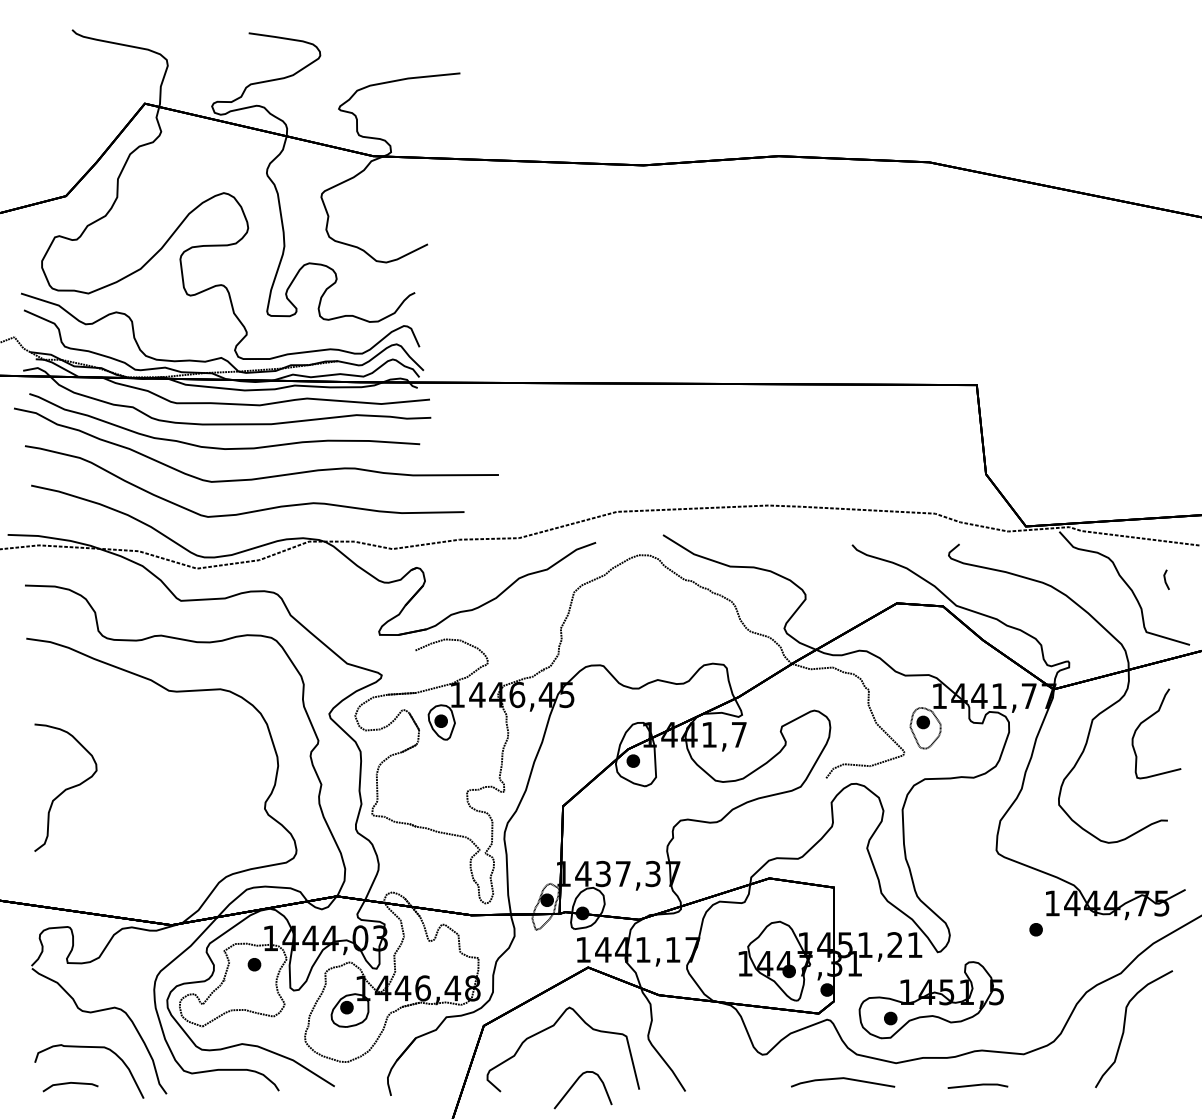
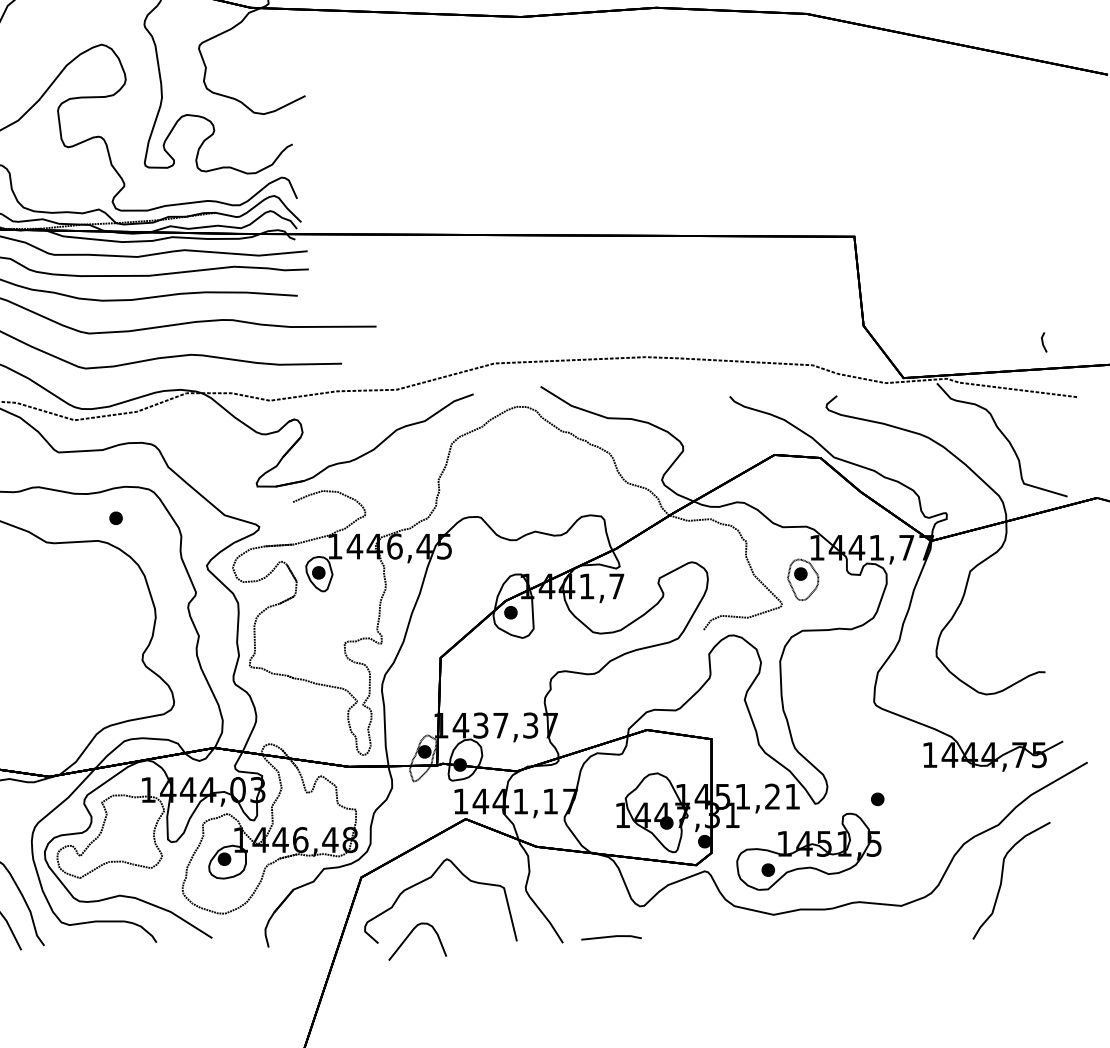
line: (1165, 579) -> (1043, 342), moved
curve: (1148, 719) -> (1026, 571), removed
part: (1035, 929) -> (877, 799), moved
part: (254, 964) -> (116, 518), moved
line: (842, 1079) -> (720, 931), removed
line: (977, 1085) -> (611, 937), moved
curve: (573, 1086) -> (408, 938), moved

